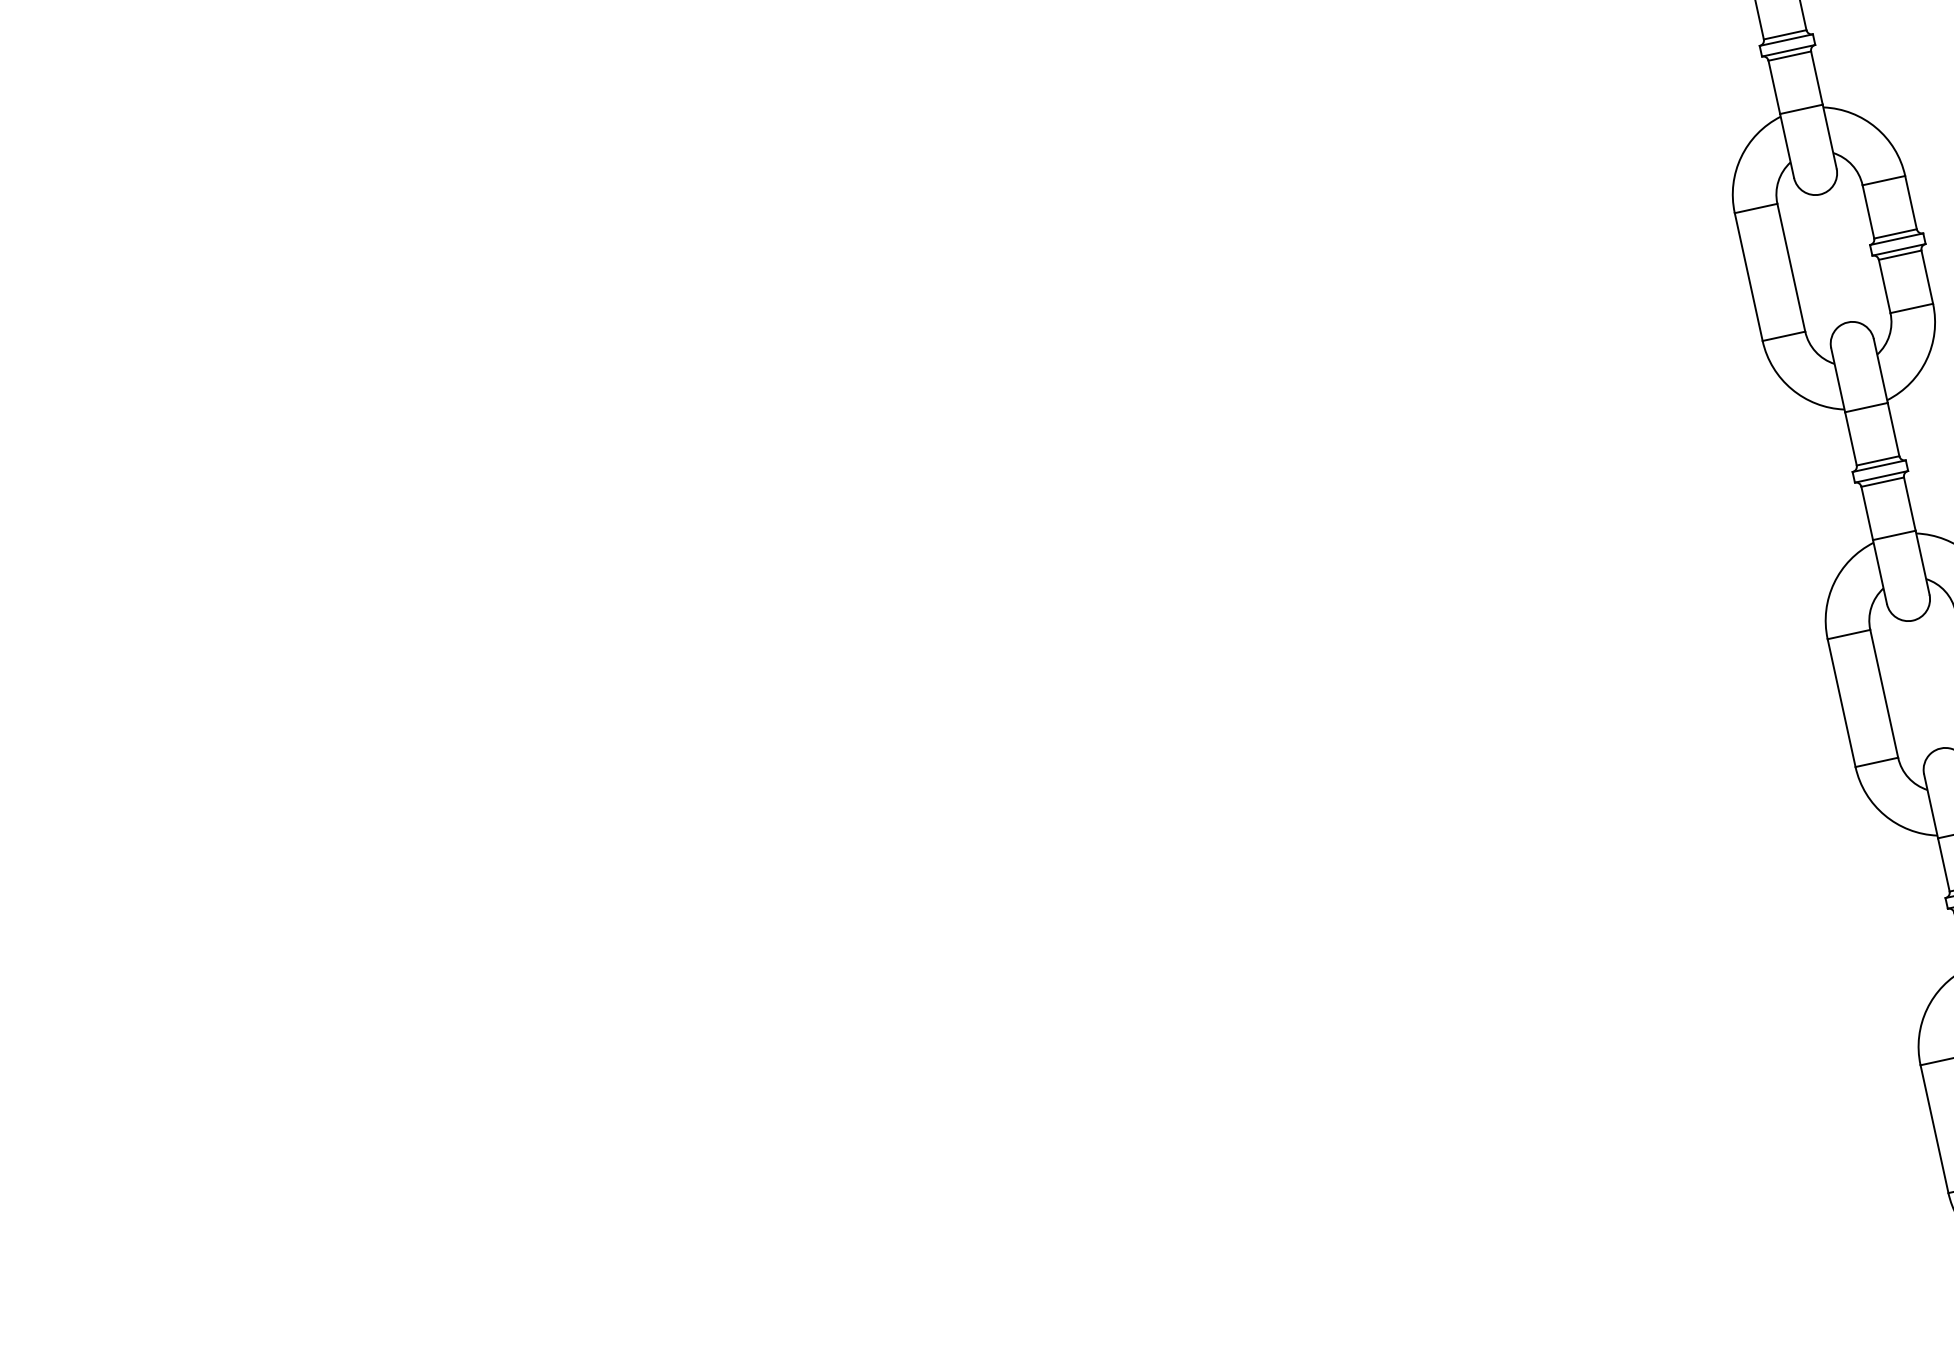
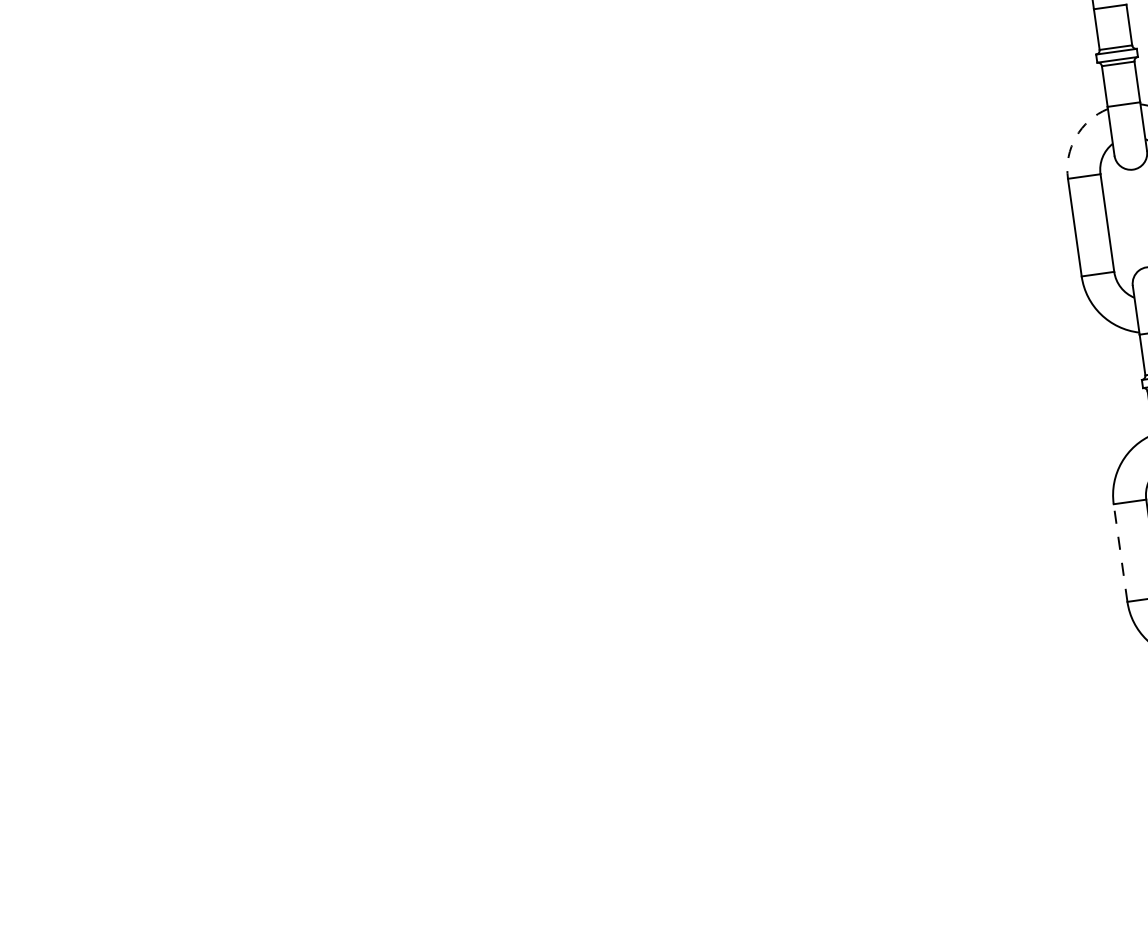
arc: (1741, 157) -> (1076, 137), solid -> dashed
line: (1841, 702) -> (1120, 552), solid -> dashed

